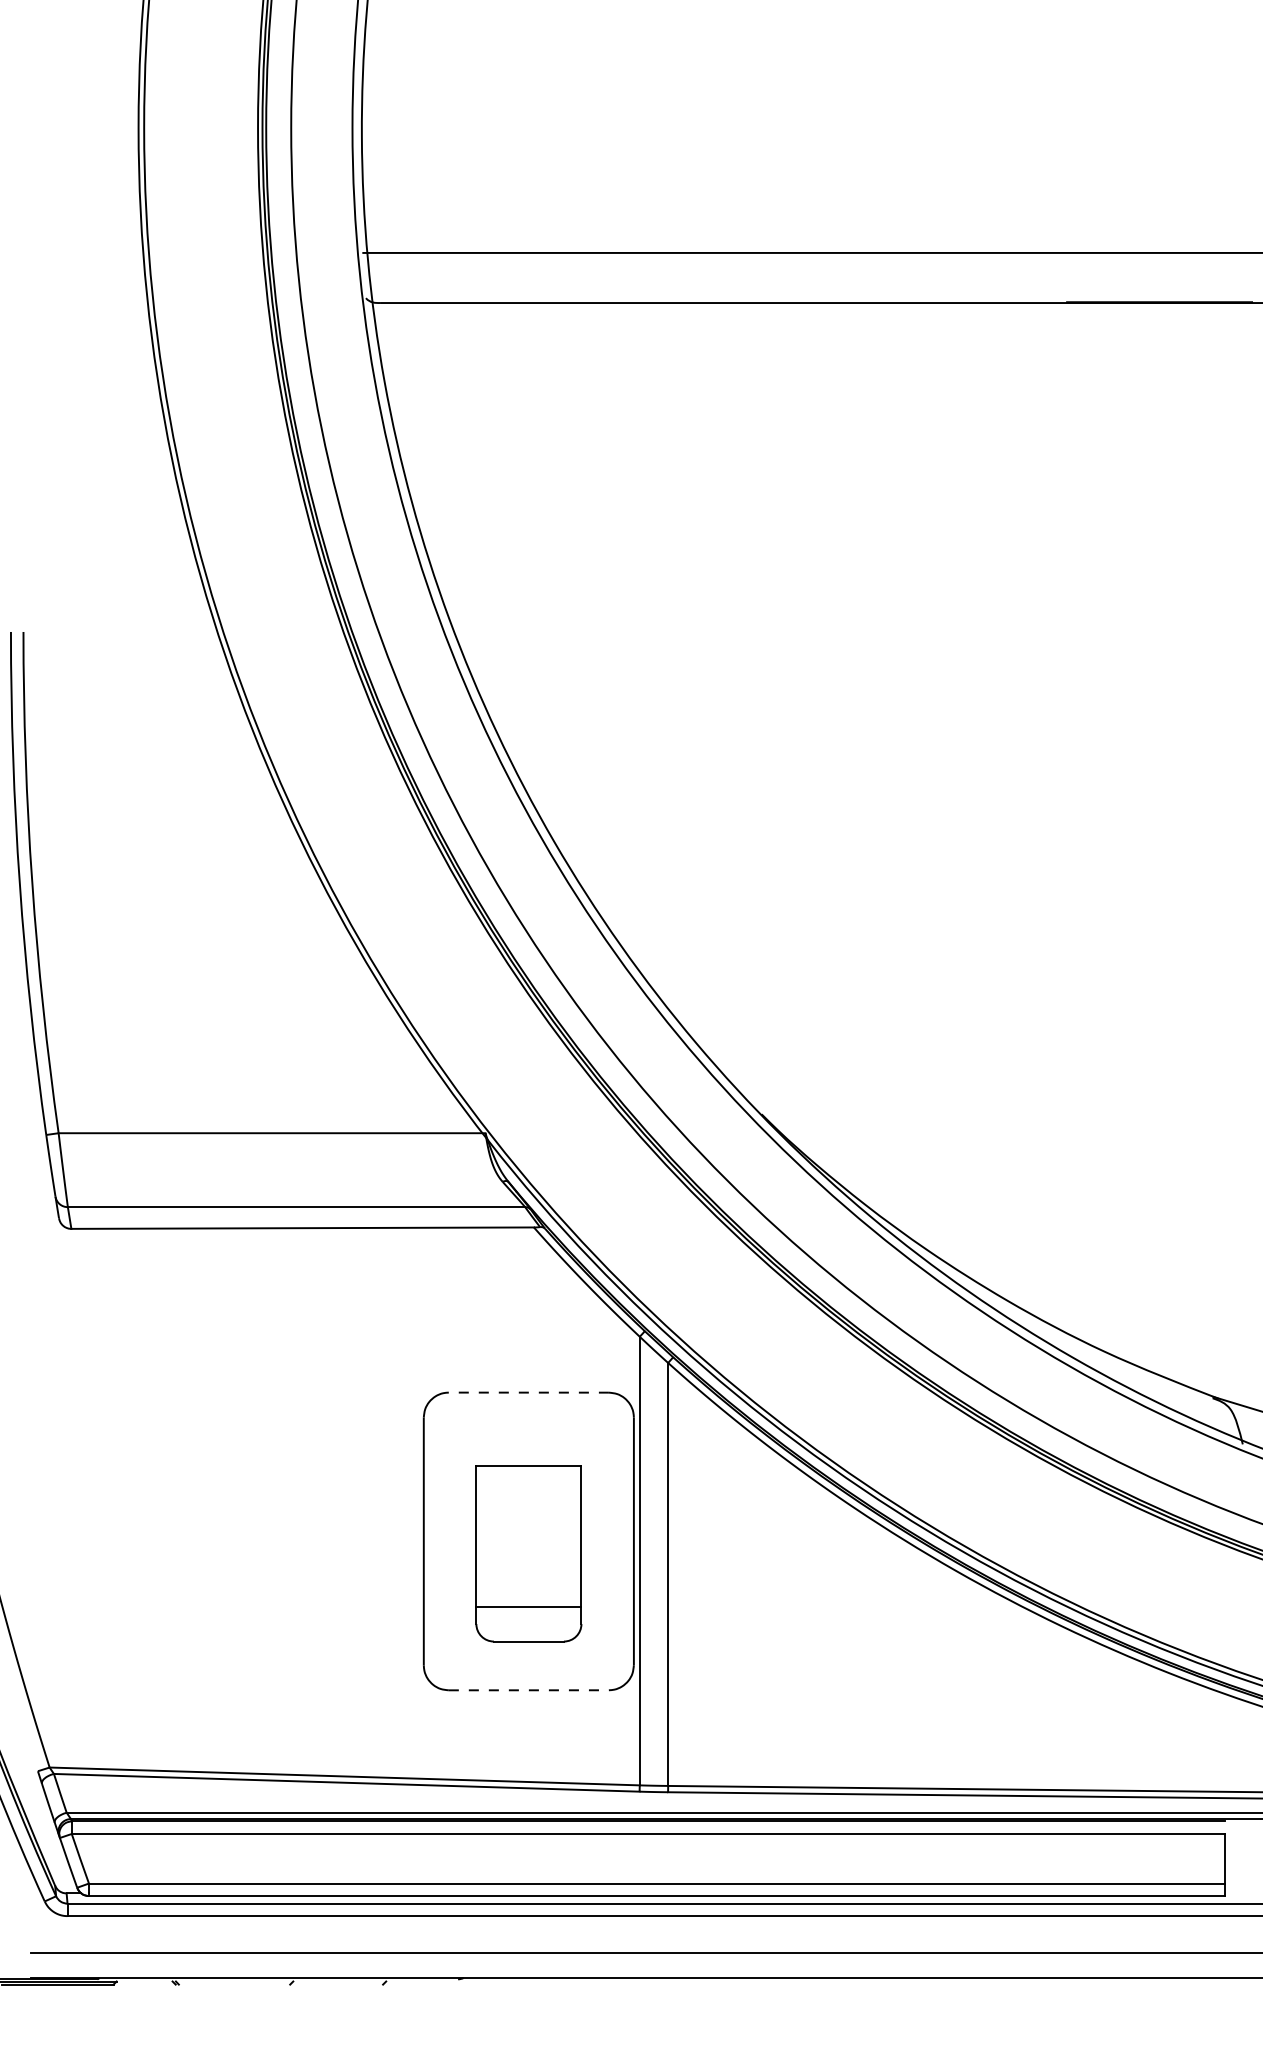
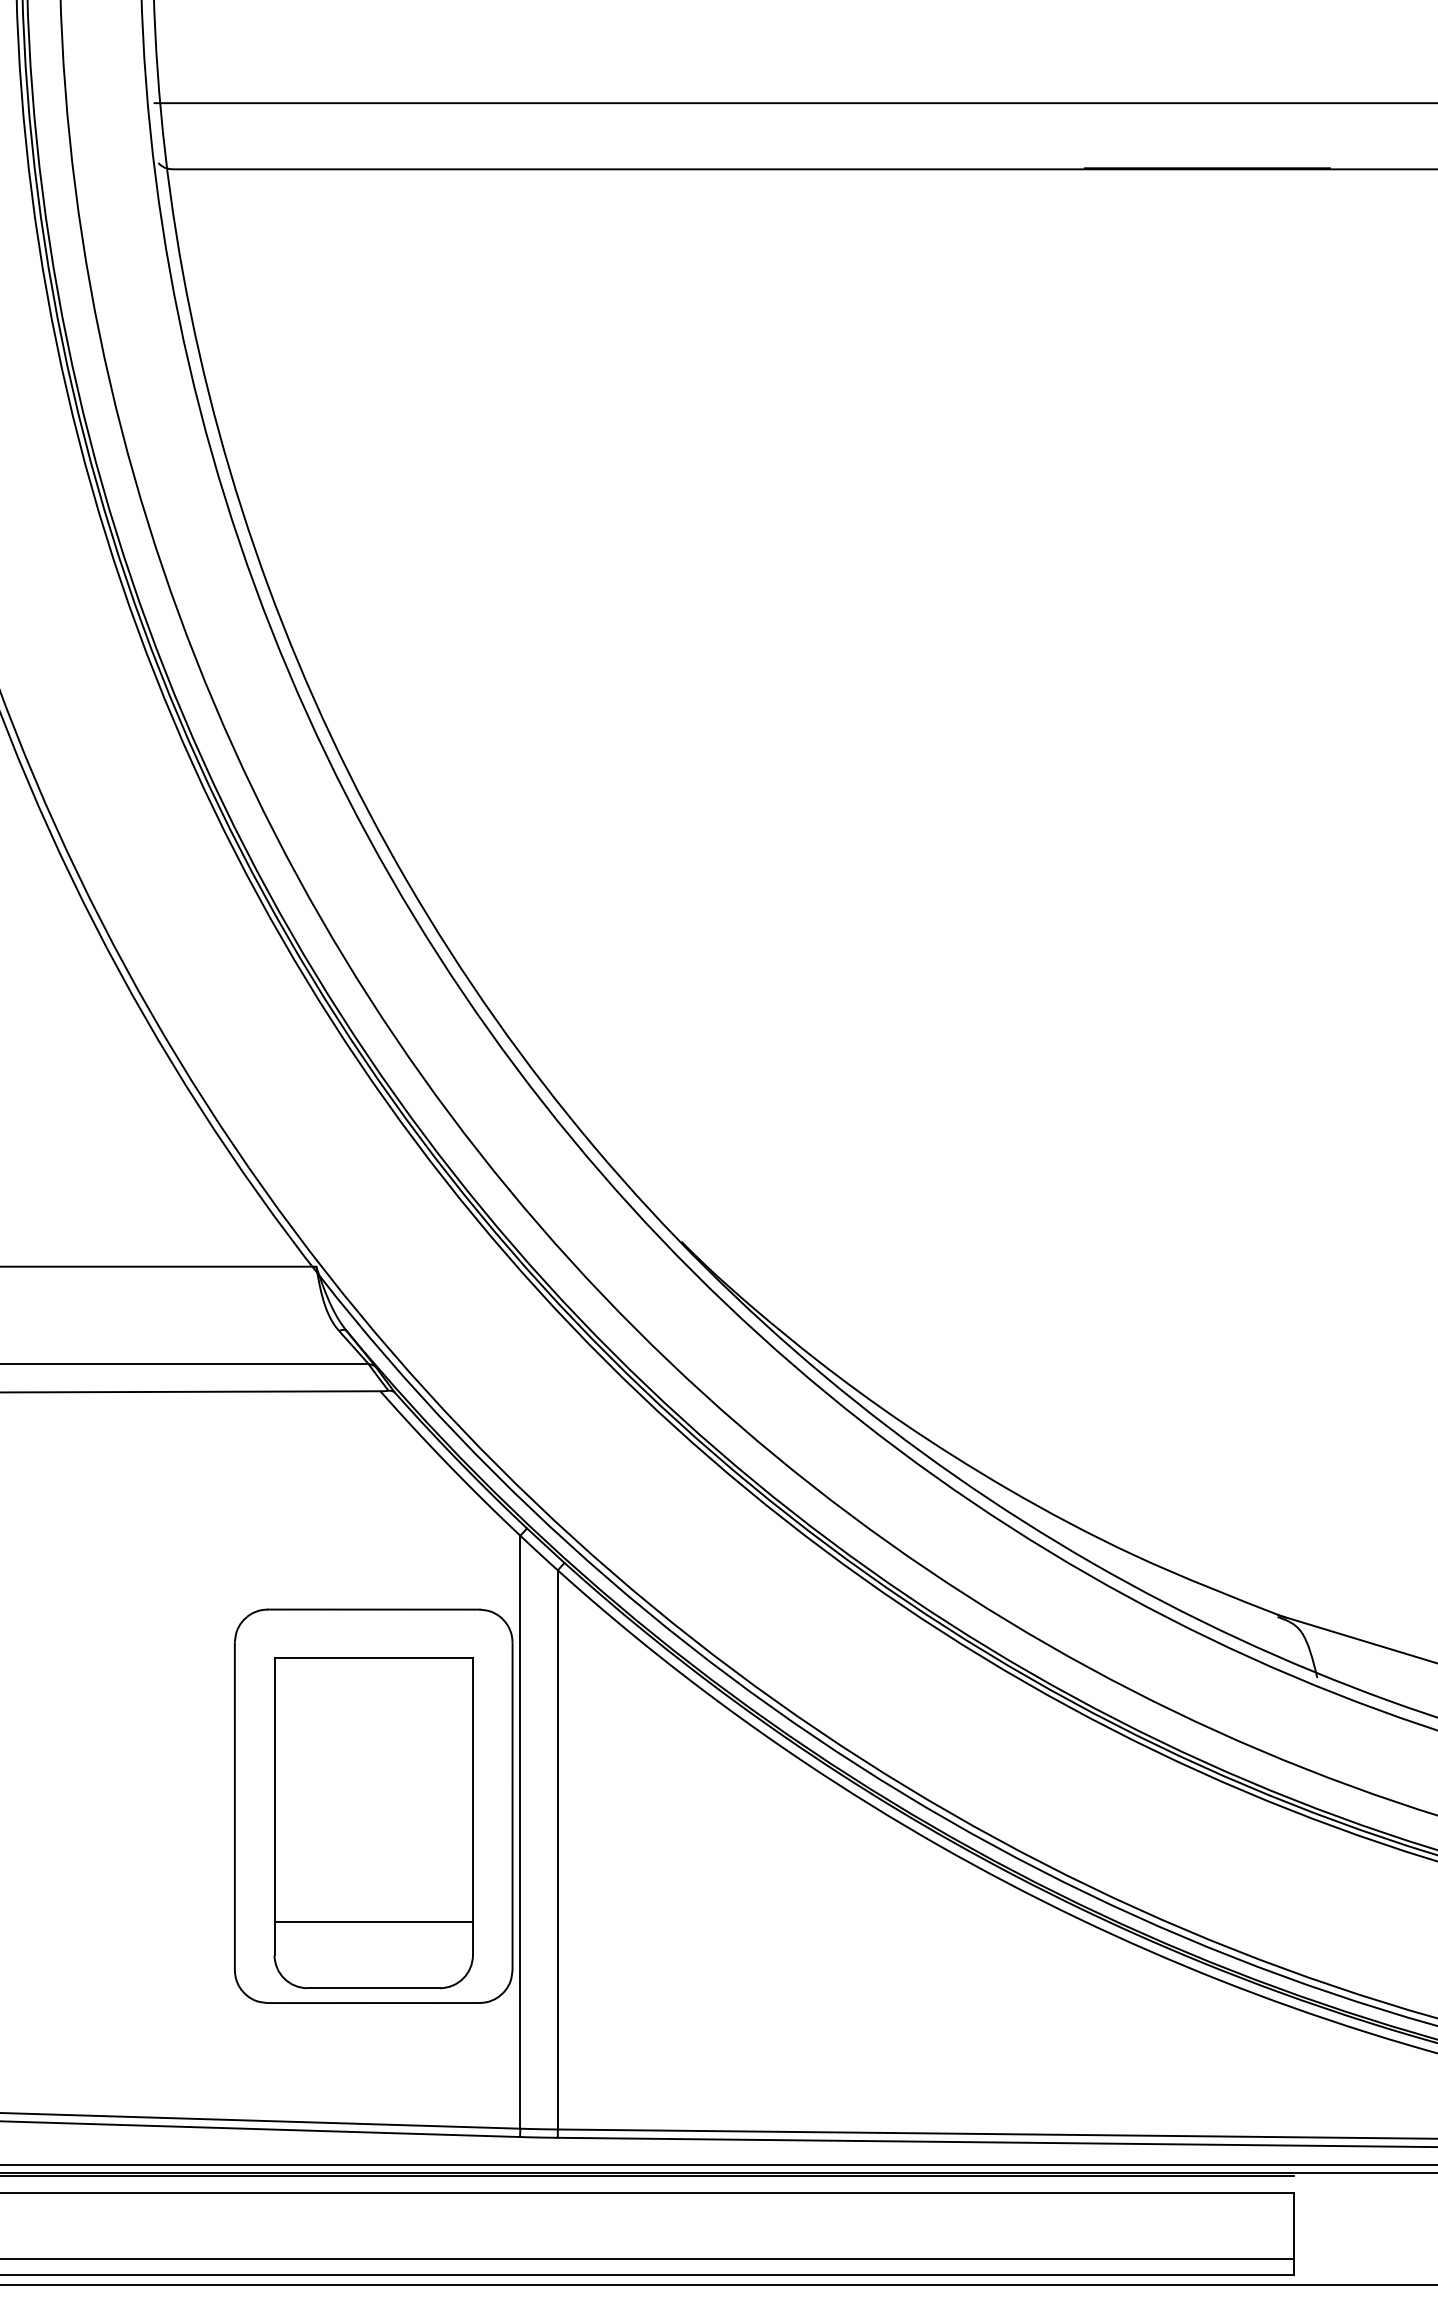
line: (528, 1392) -> (373, 1609), dashed -> solid
part: (528, 1553) -> (373, 1822), size x1.43
line: (529, 1690) -> (374, 2003), dashed -> solid

